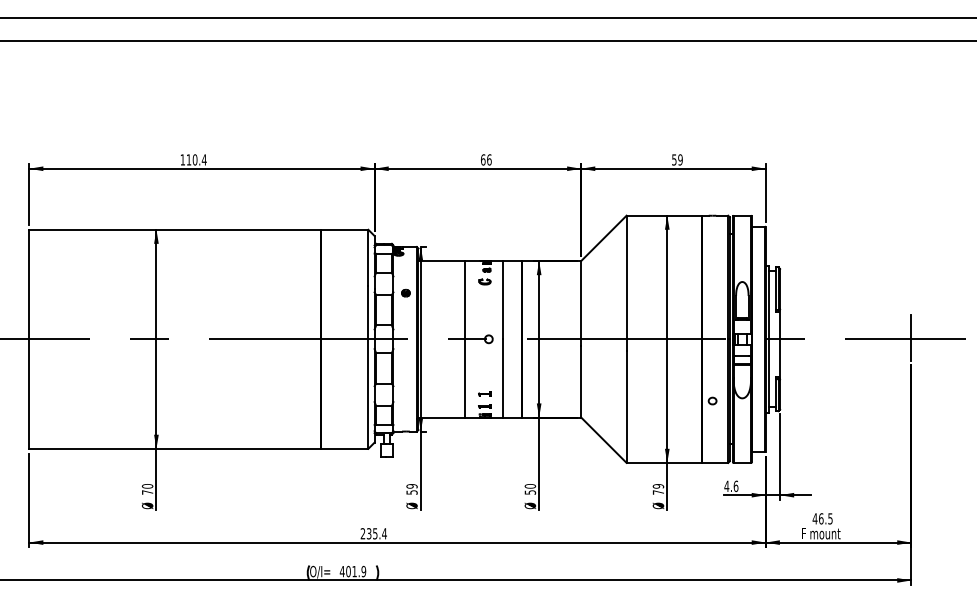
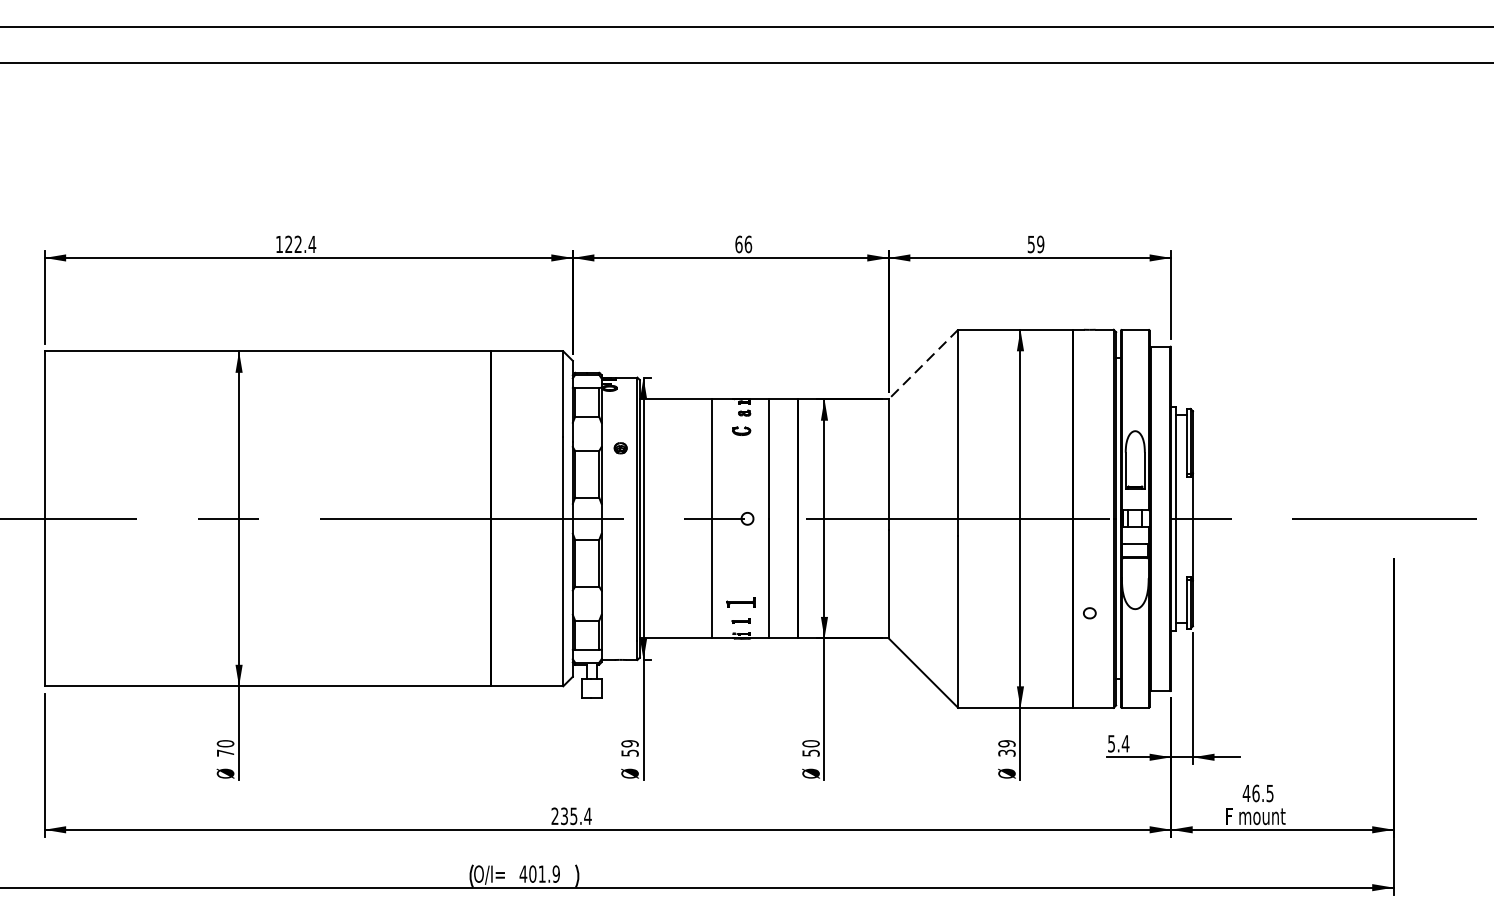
text: (191, 159) -> (292, 243), 110.4 -> 122.4
line: (603, 238) -> (922, 364), solid -> dashed
line: (911, 337) -> (1394, 516), removed
part: (484, 393) -> (740, 601), size x1.6
text: (731, 486) -> (1118, 743), 4.6 -> 5.4
text: (658, 492) -> (1007, 753), 79 -> 39

